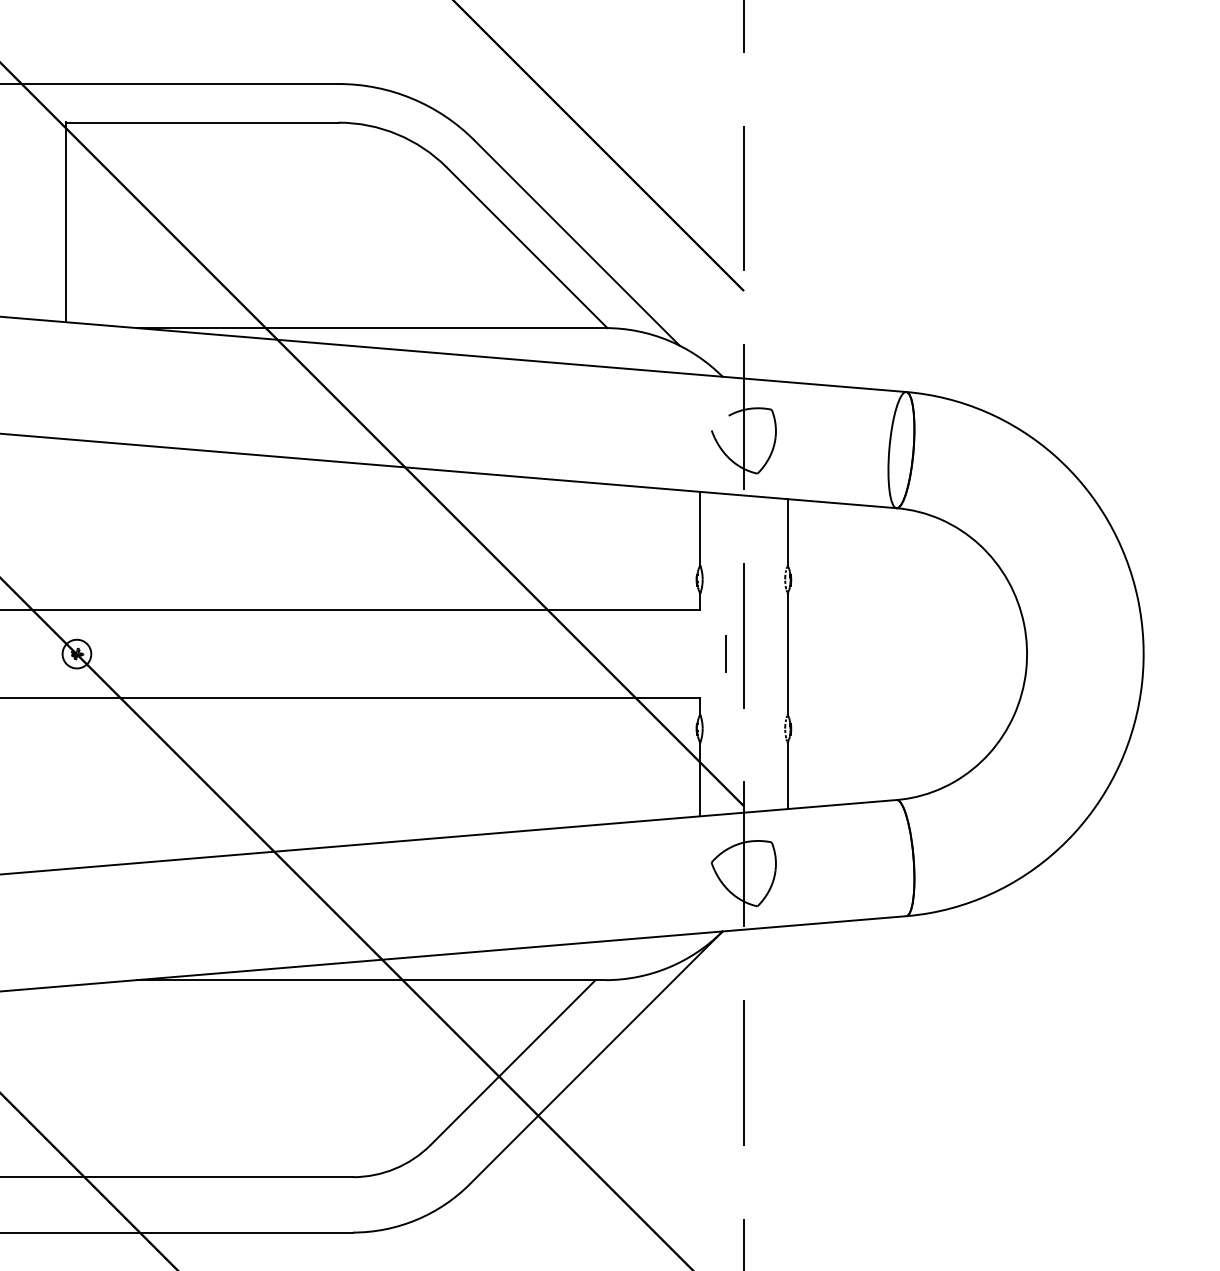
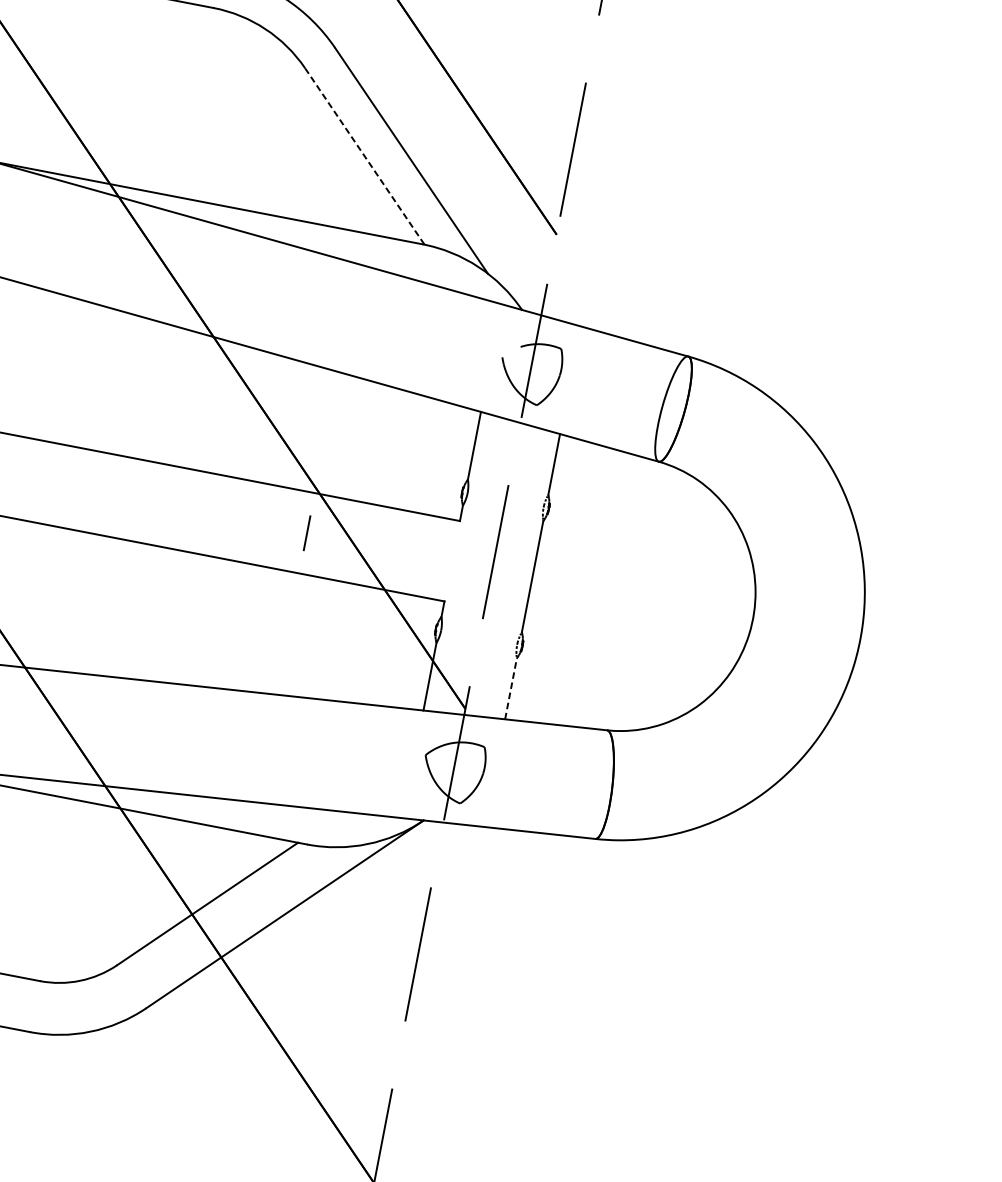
line: (527, 247) -> (365, 156), solid -> dashed
line: (725, 653) -> (307, 532), moved
line: (787, 775) -> (510, 688), solid -> dashed

